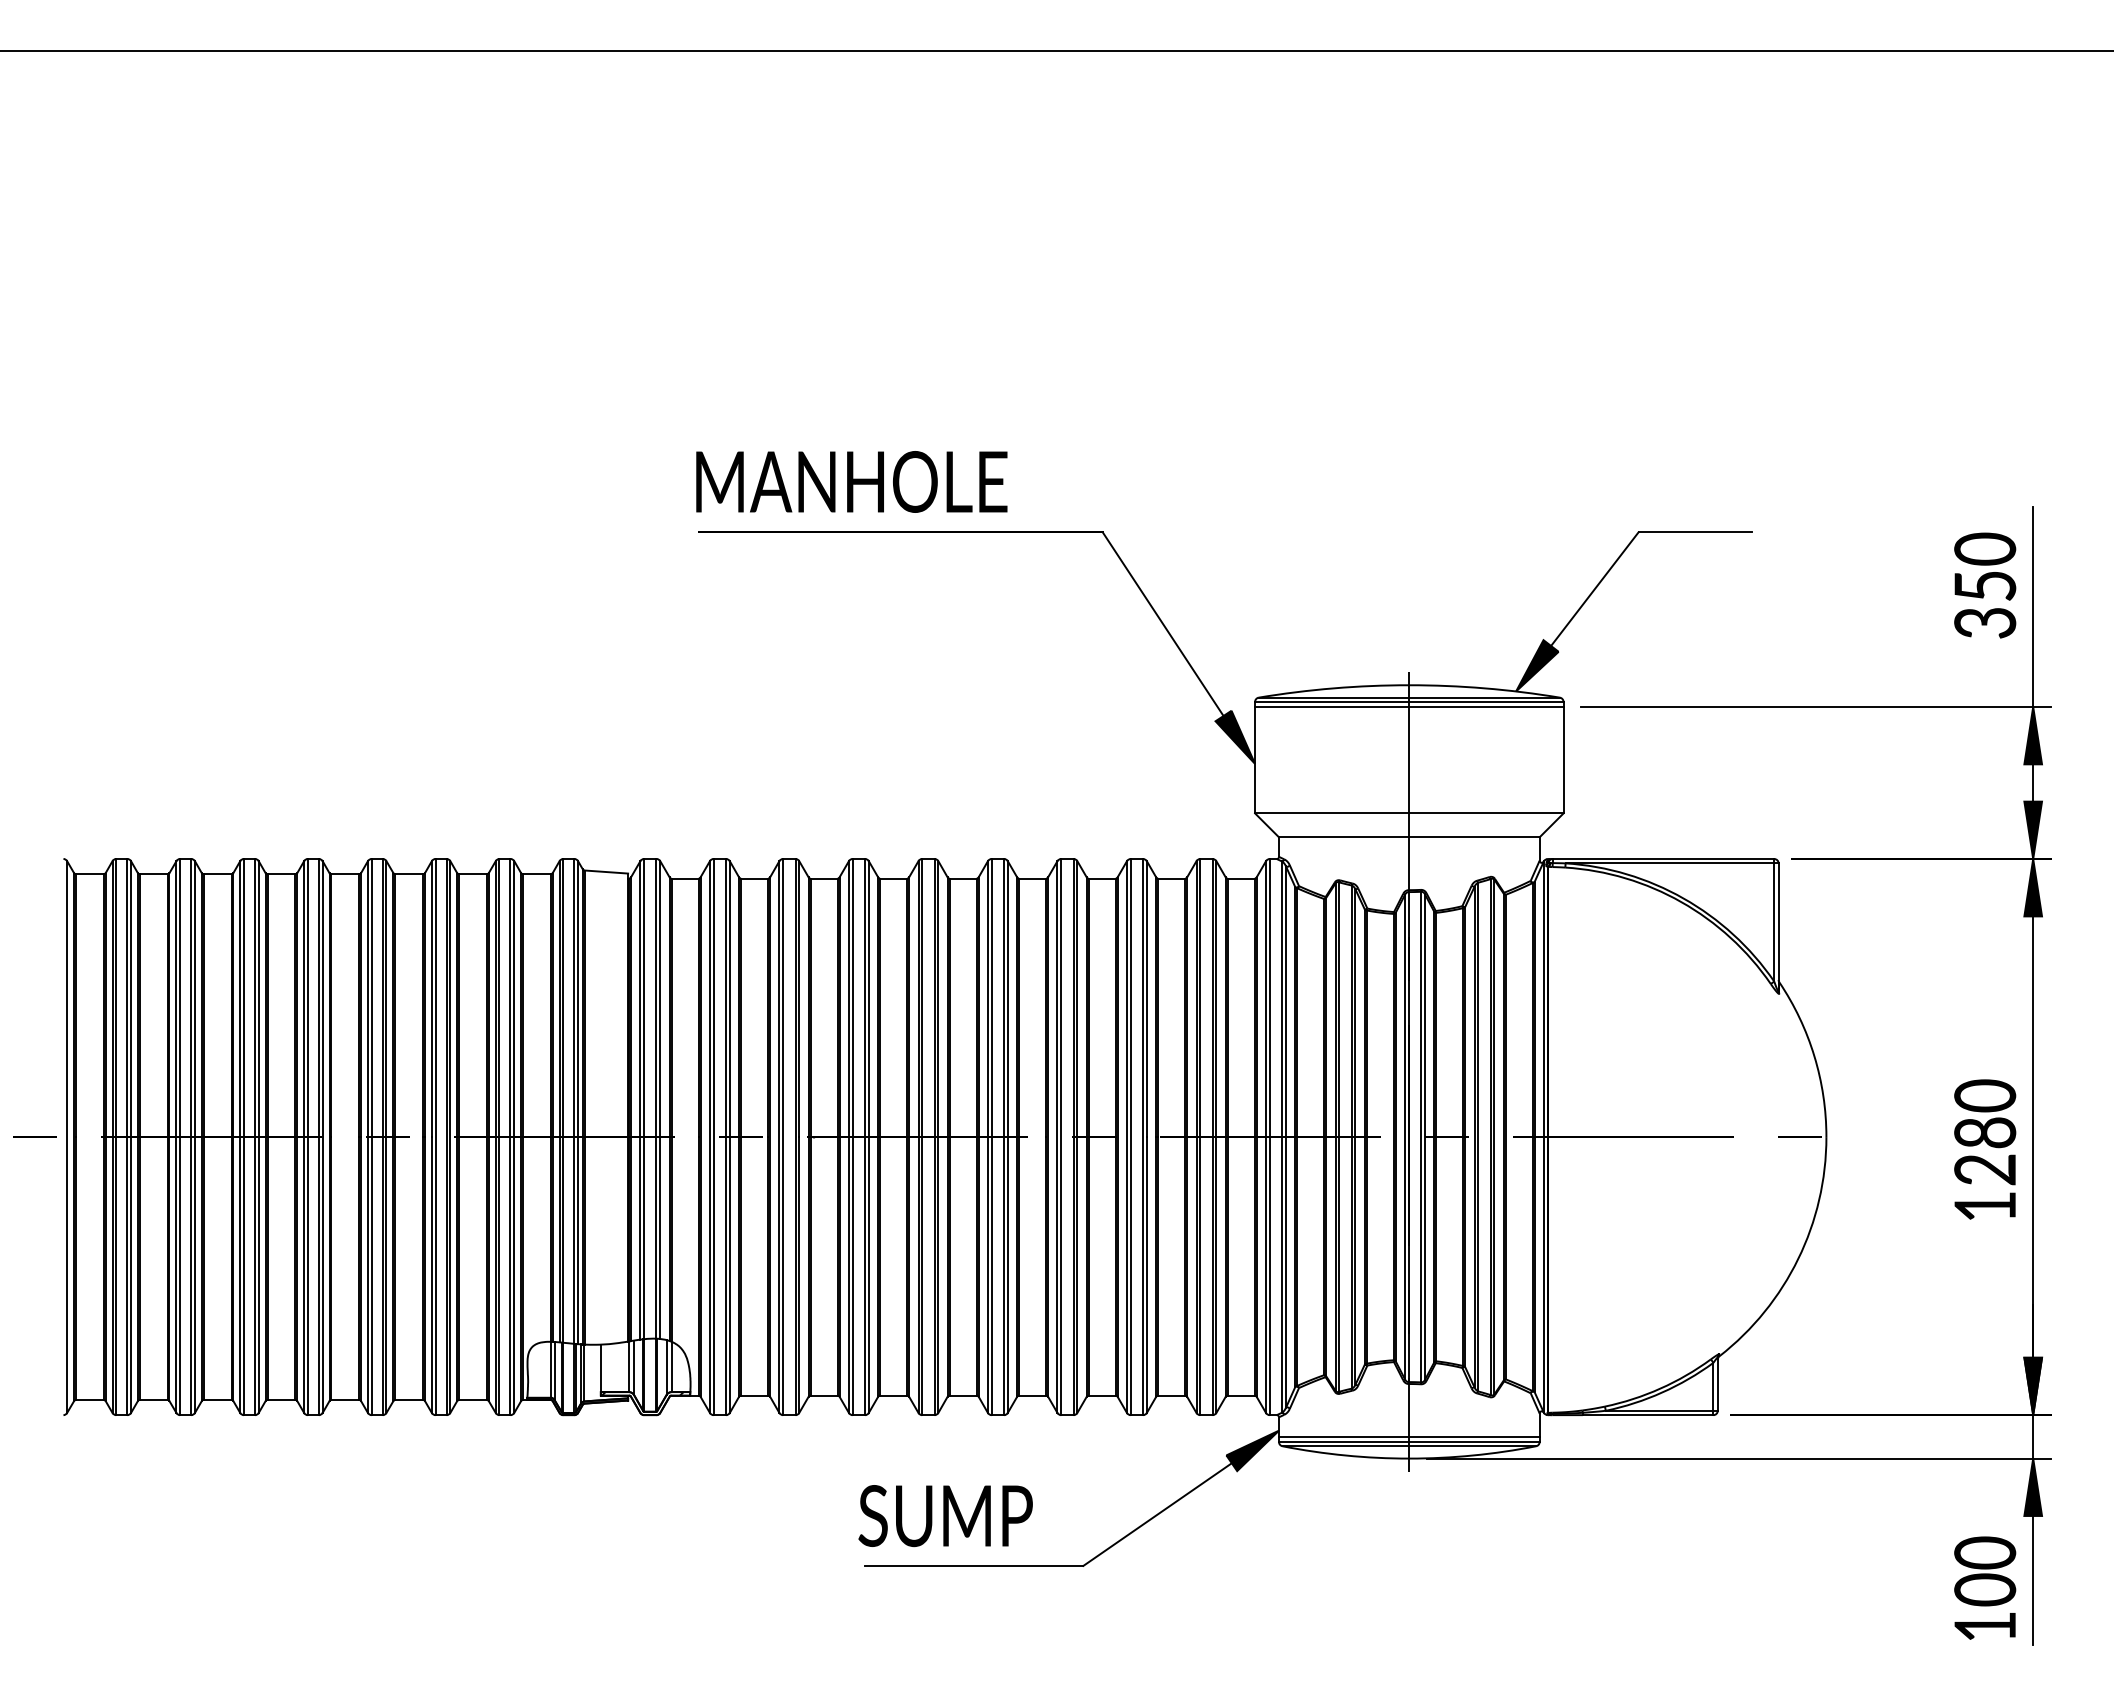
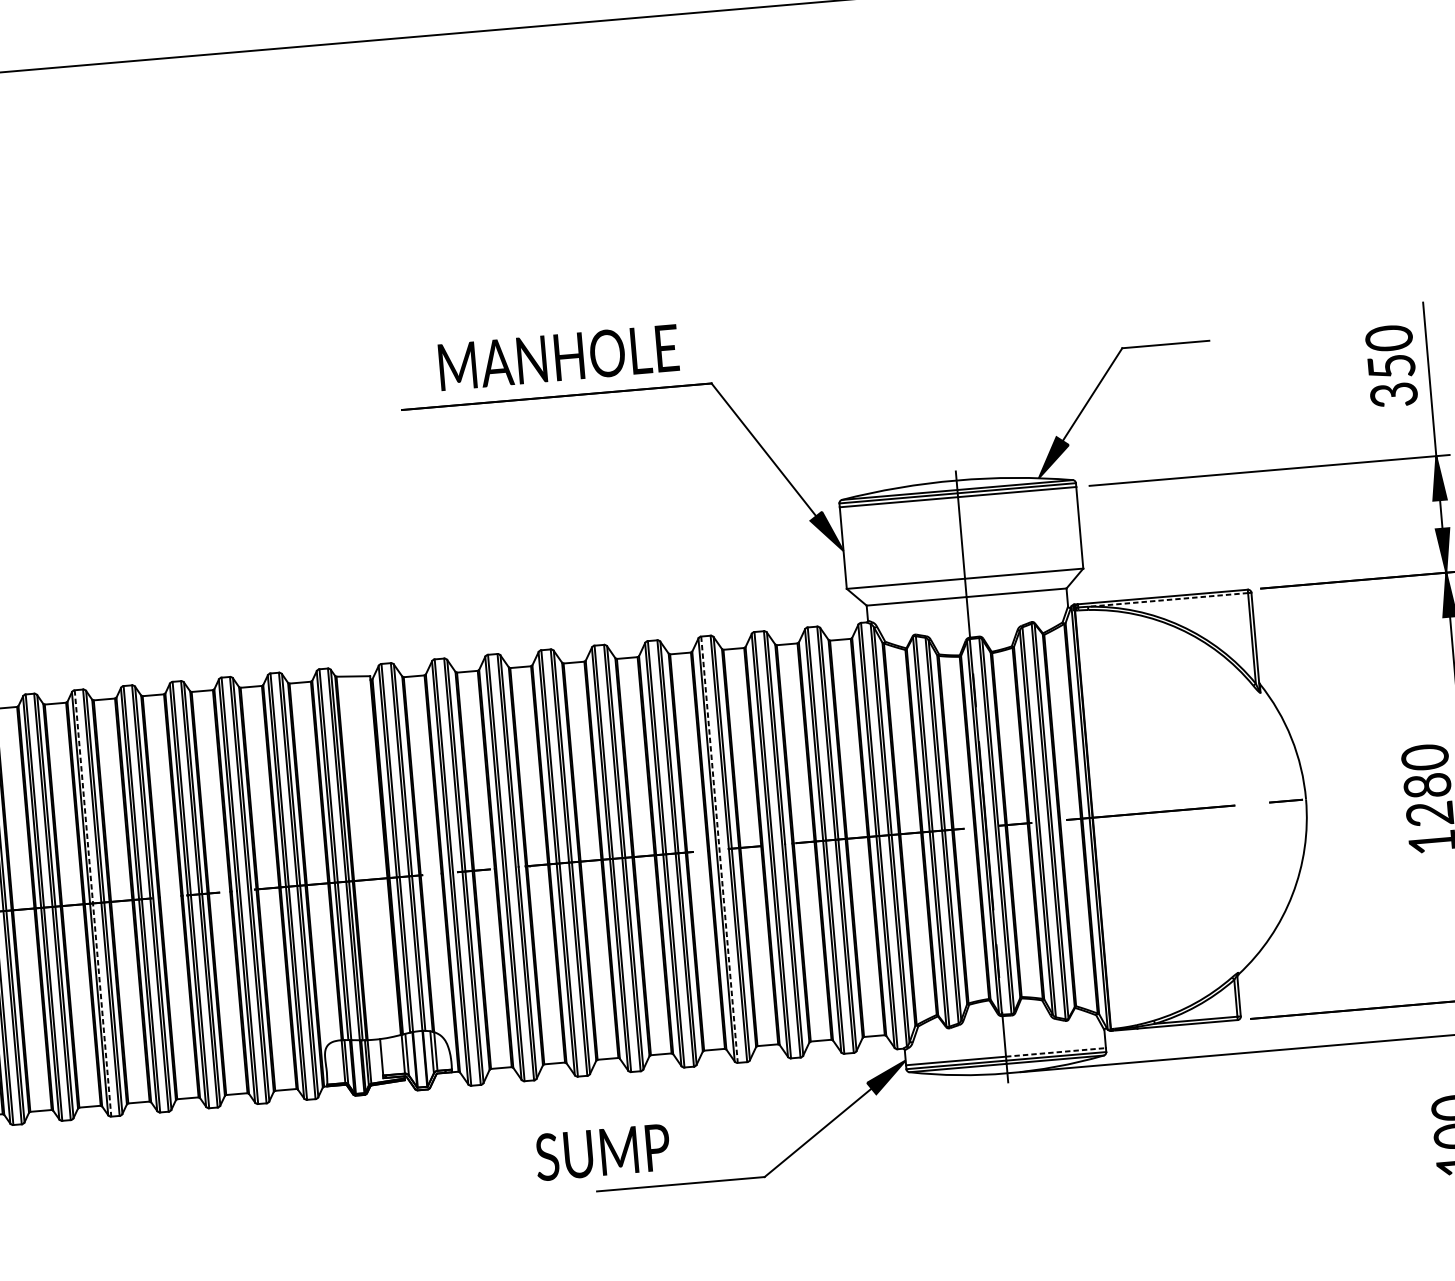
text: (851, 481) -> (558, 357), moved
line: (1669, 863) -> (1167, 600), solid -> dashed
line: (244, 1137) -> (93, 903), solid -> dashed
line: (1061, 1137) -> (719, 850), solid -> dashed
line: (1474, 1436) -> (1055, 1052), solid -> dashed
text: (945, 1516) -> (602, 1152), moved

